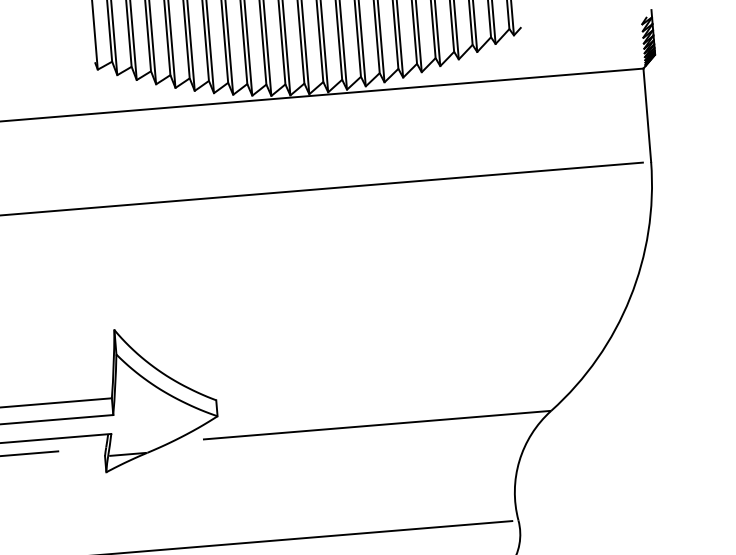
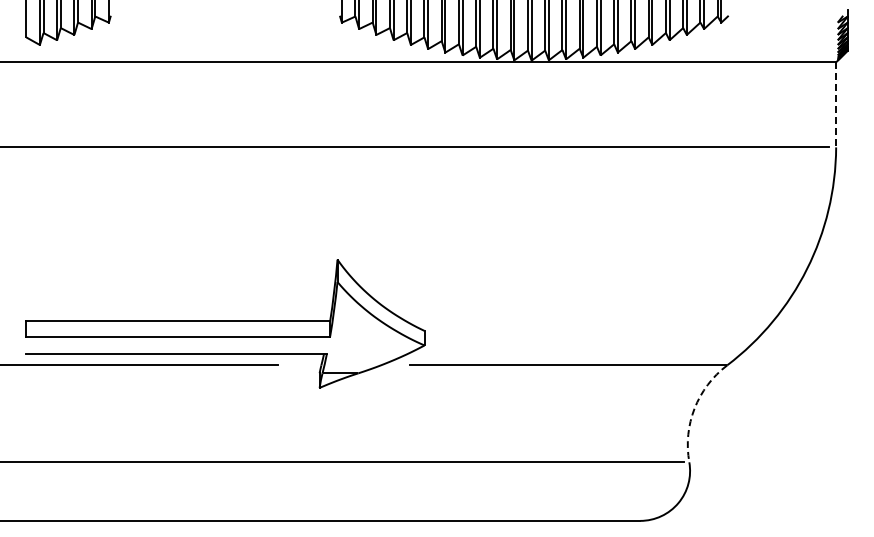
line: (647, 114) -> (836, 104), solid -> dashed
arc: (519, 461) -> (694, 408), solid -> dashed

